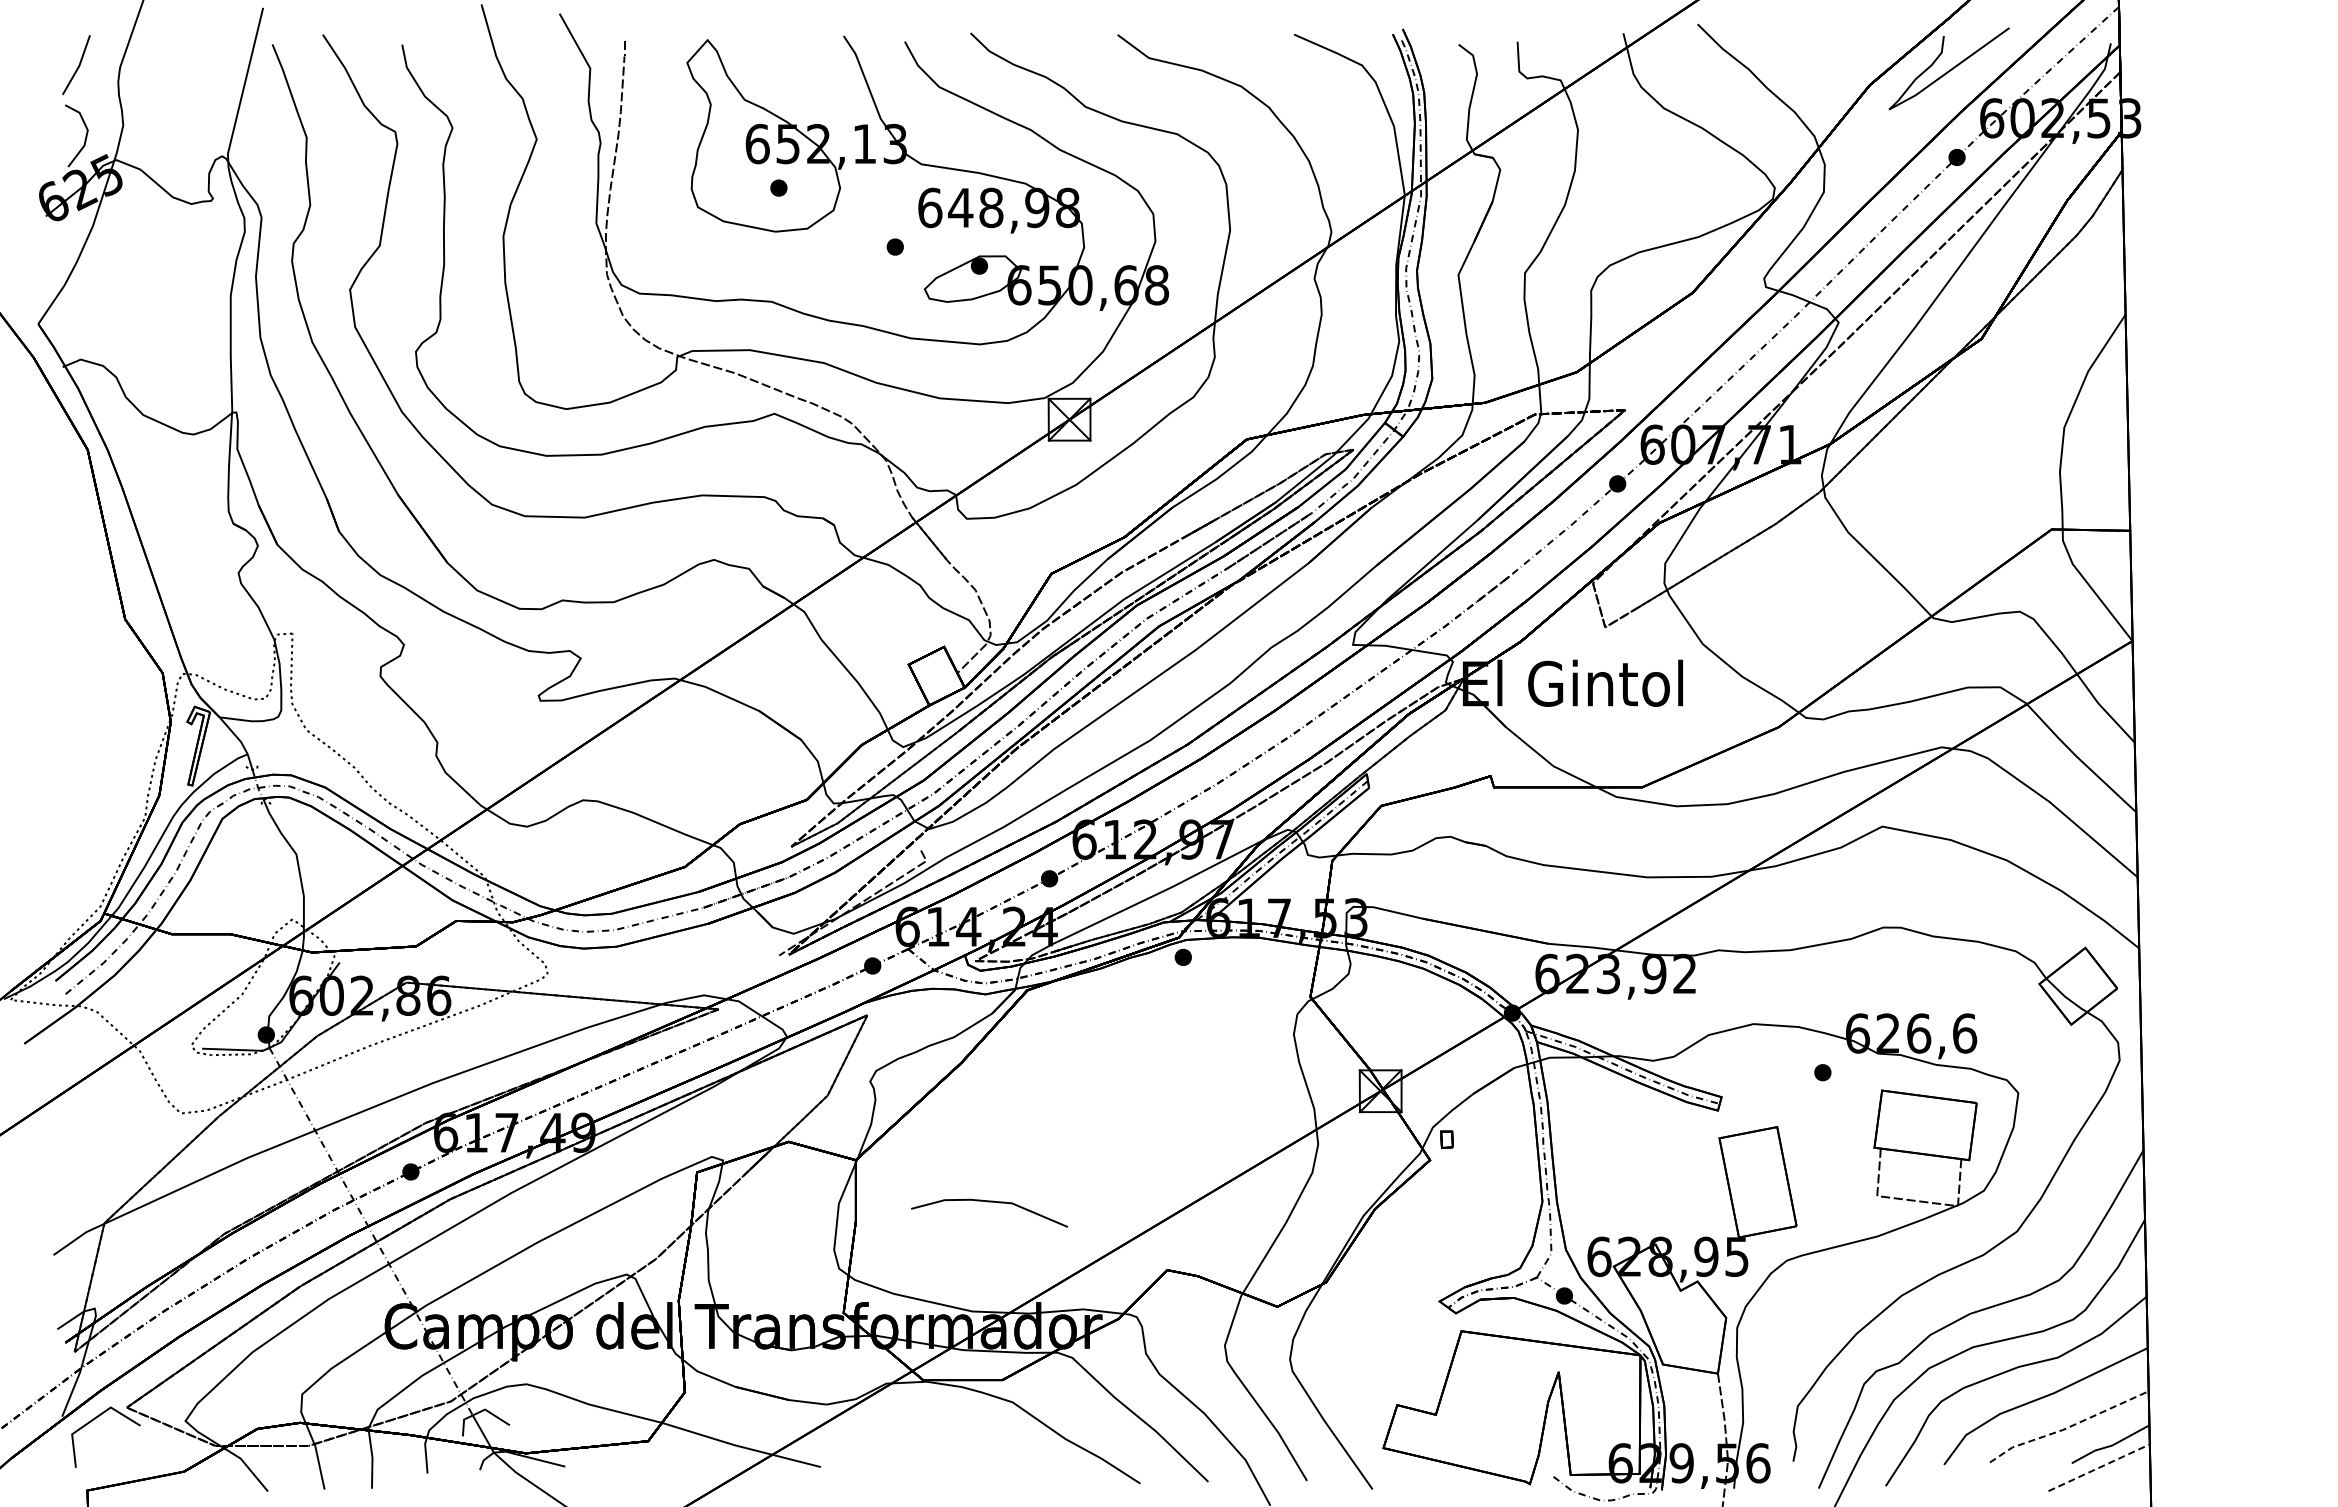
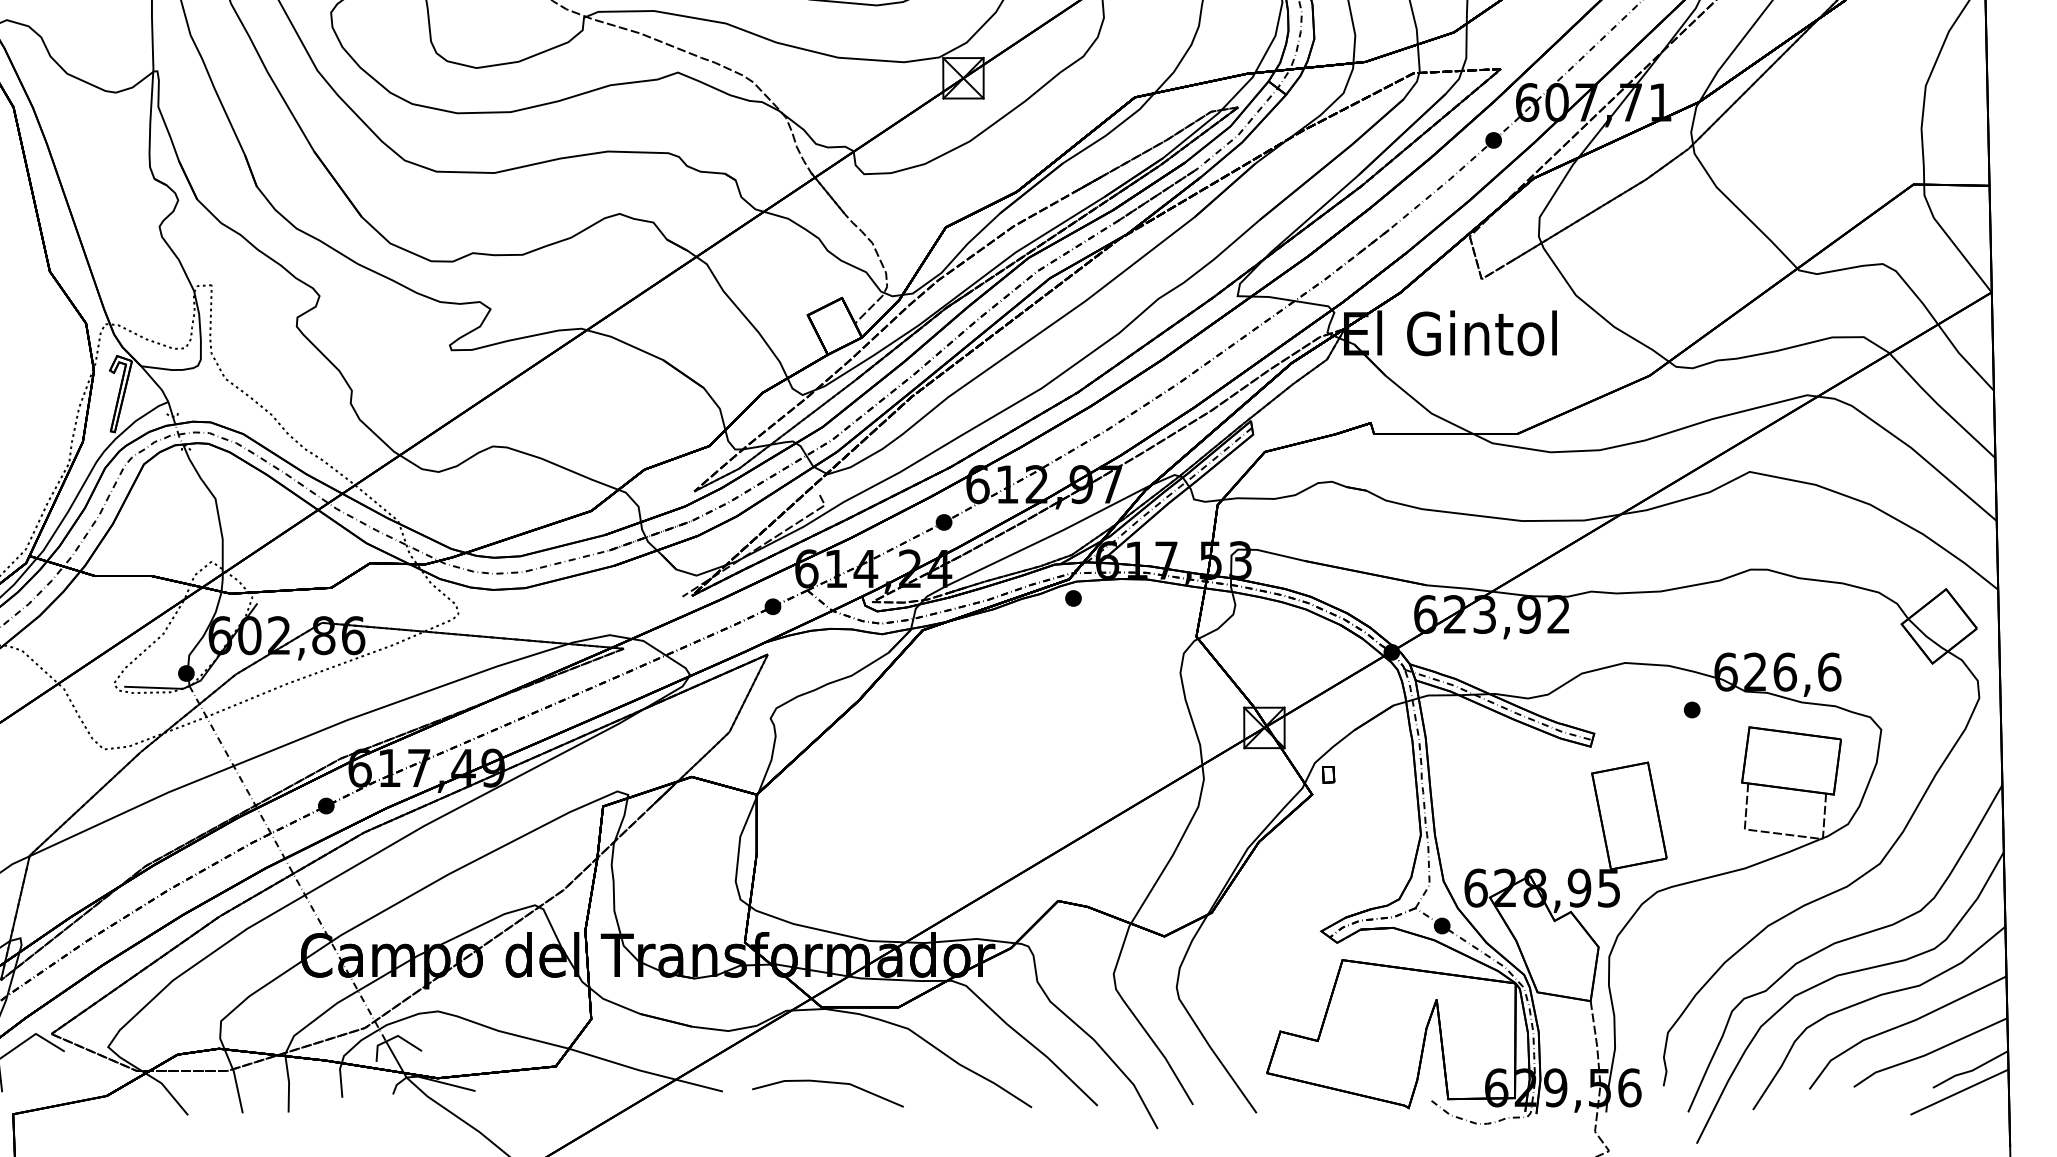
line: (989, 1202) -> (827, 1083), moved
line: (2067, 1427) -> (1928, 1053), dashed -> solid
line: (2099, 1467) -> (1959, 1091), dashed -> solid

